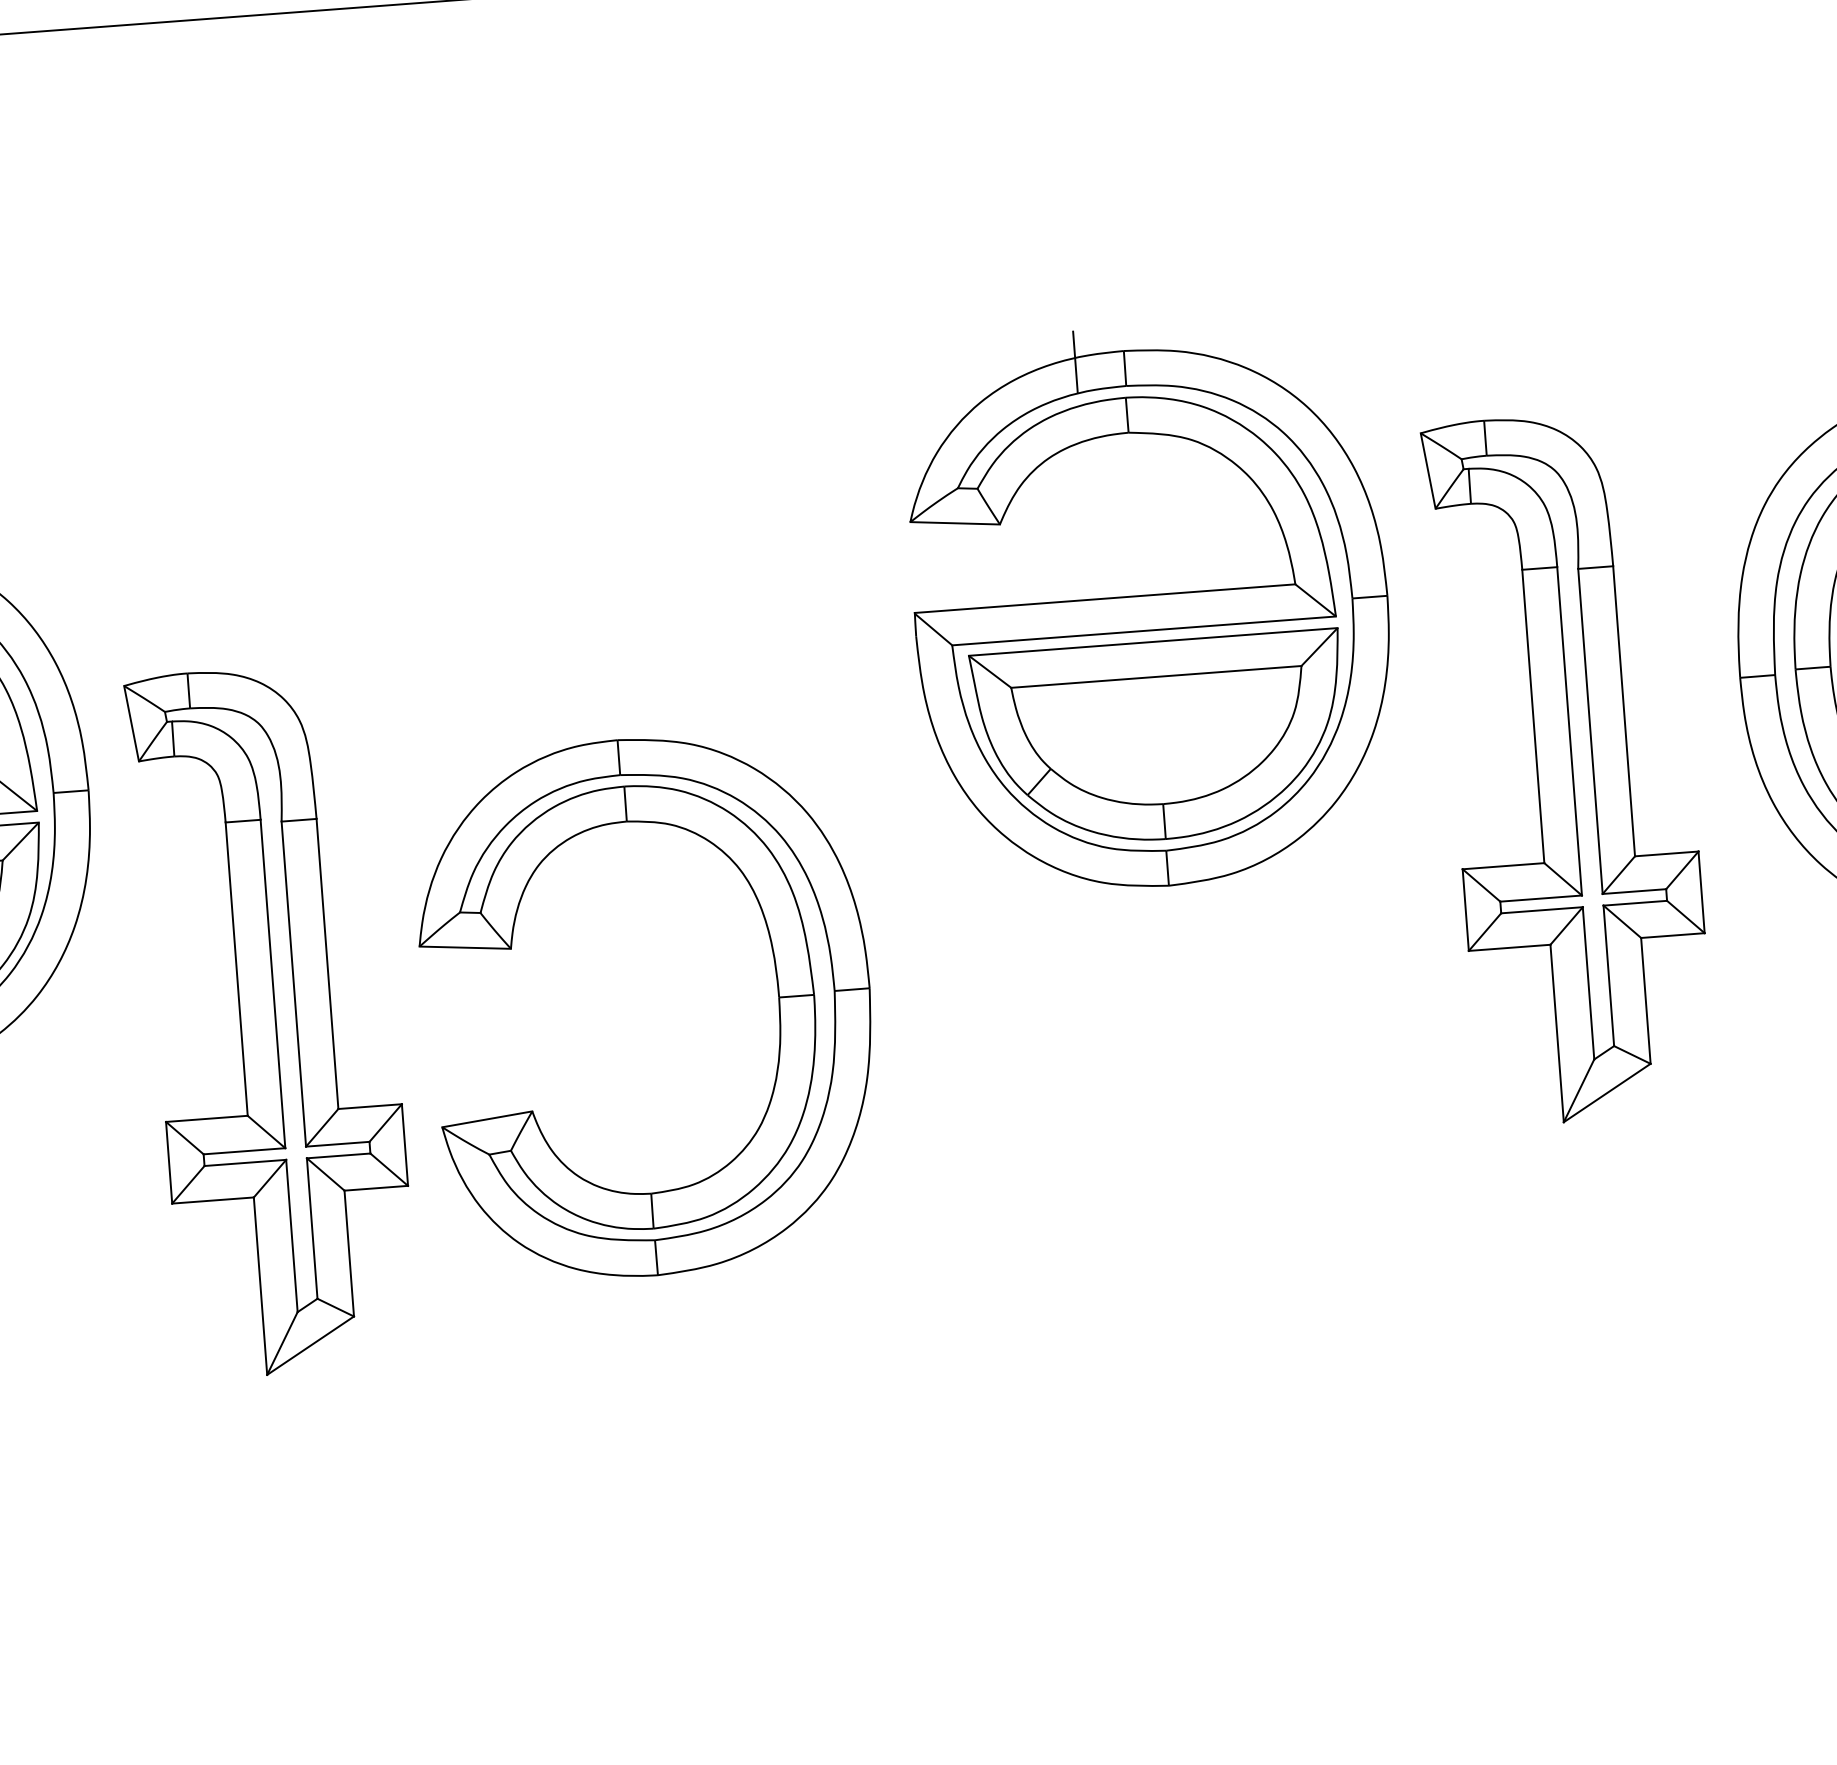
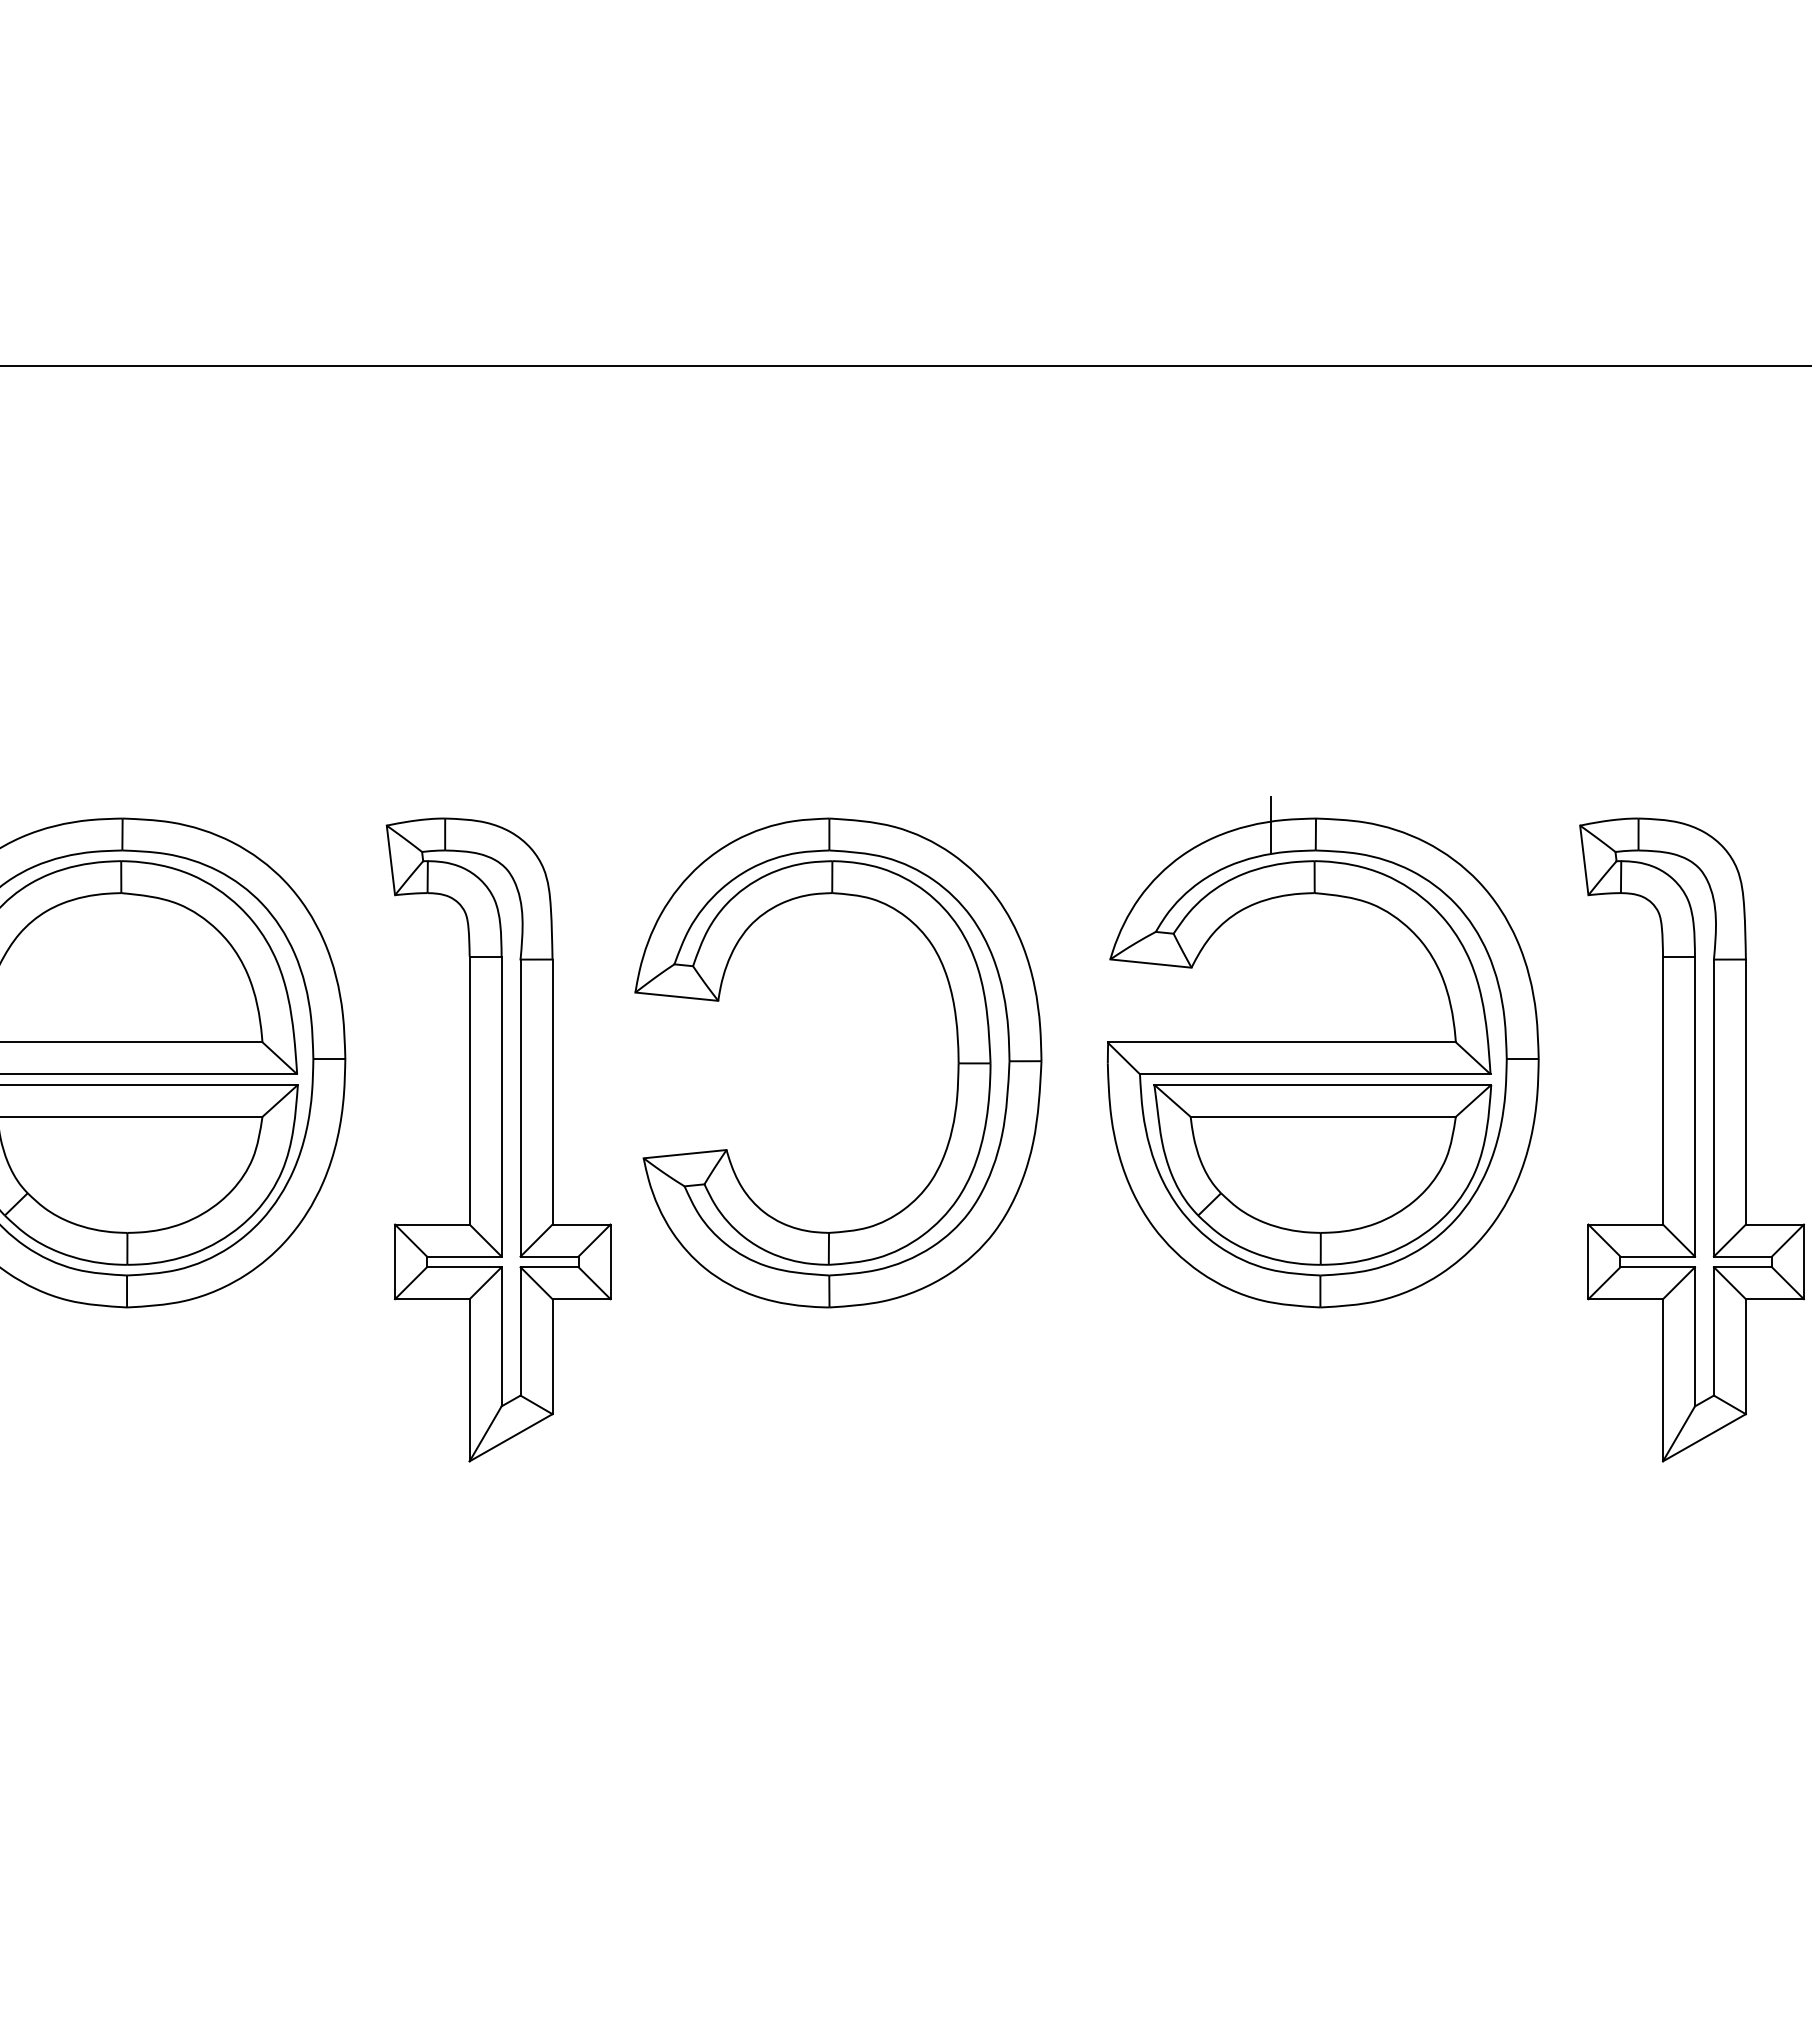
part: (1150, 606) -> (1322, 1052), moved
part: (777, 996) -> (957, 1062), moved
part: (272, 1020) -> (498, 1139), moved

